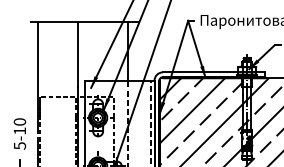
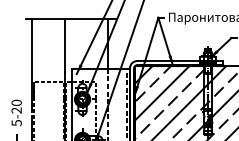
text: (19, 130) -> (16, 110), 5-10 -> 5-20

